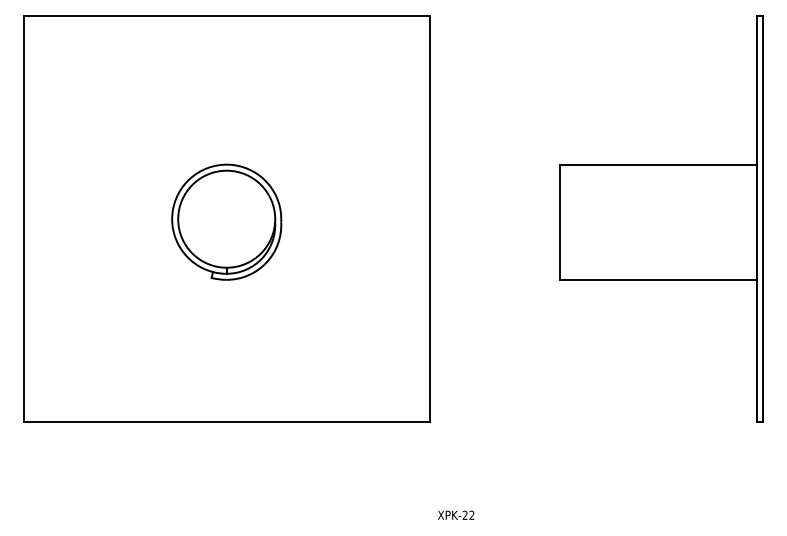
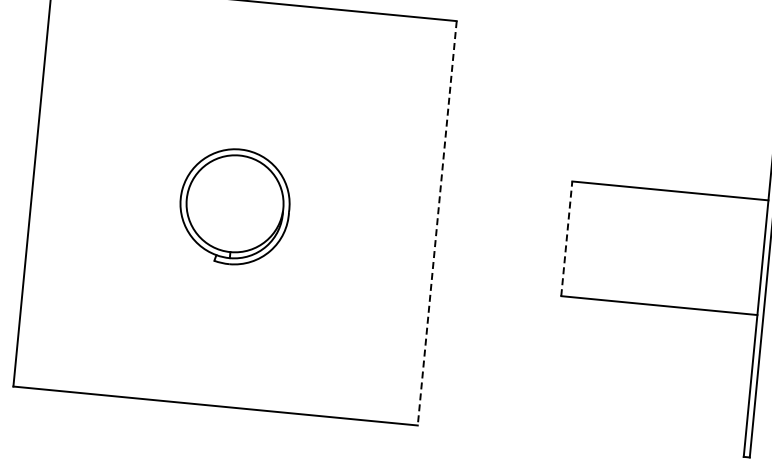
line: (429, 219) -> (436, 223), solid -> dashed
line: (560, 222) -> (566, 239), solid -> dashed

